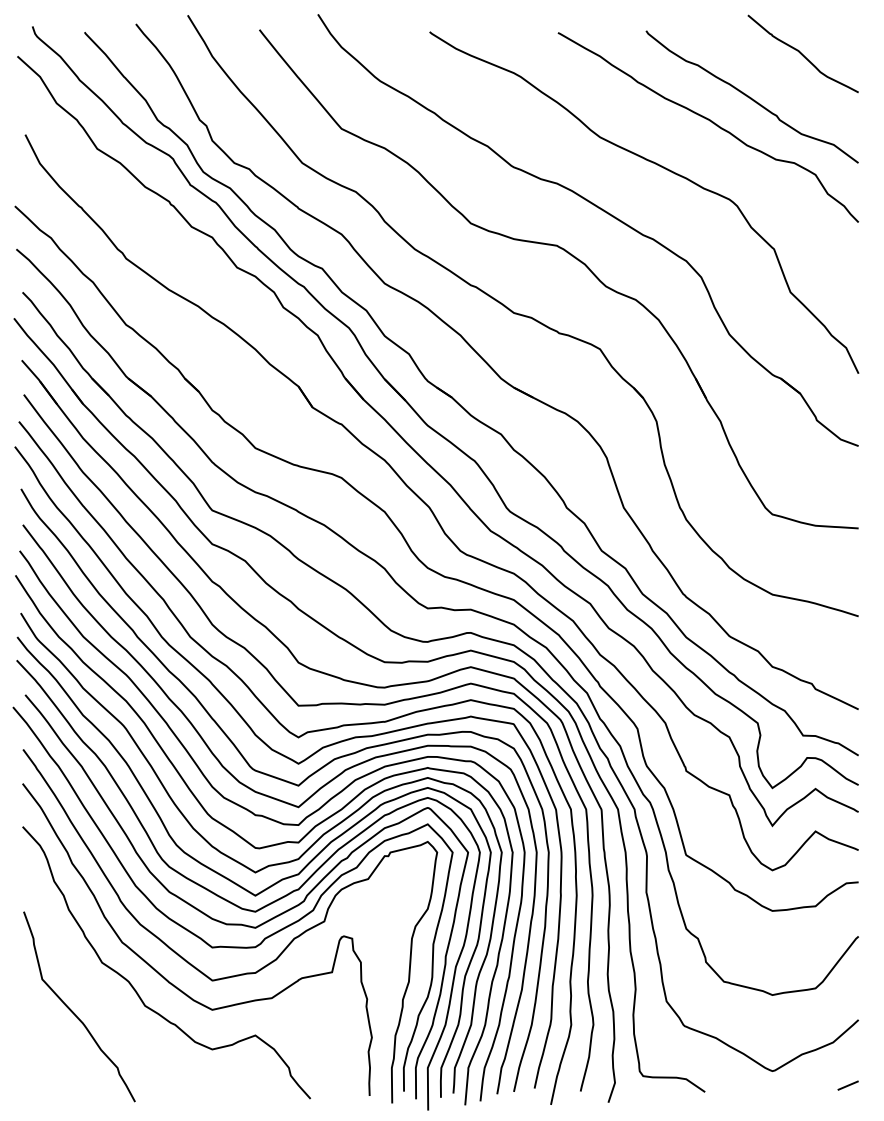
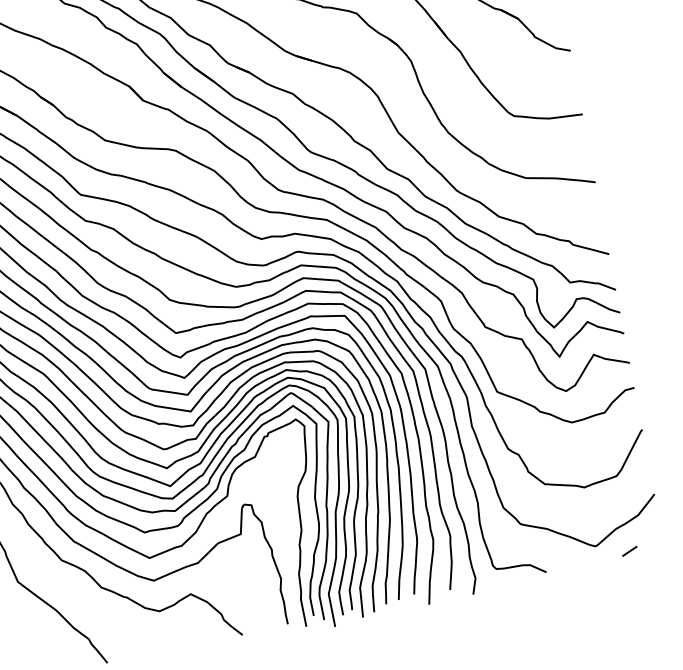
line: (847, 1085) -> (629, 551), moved

